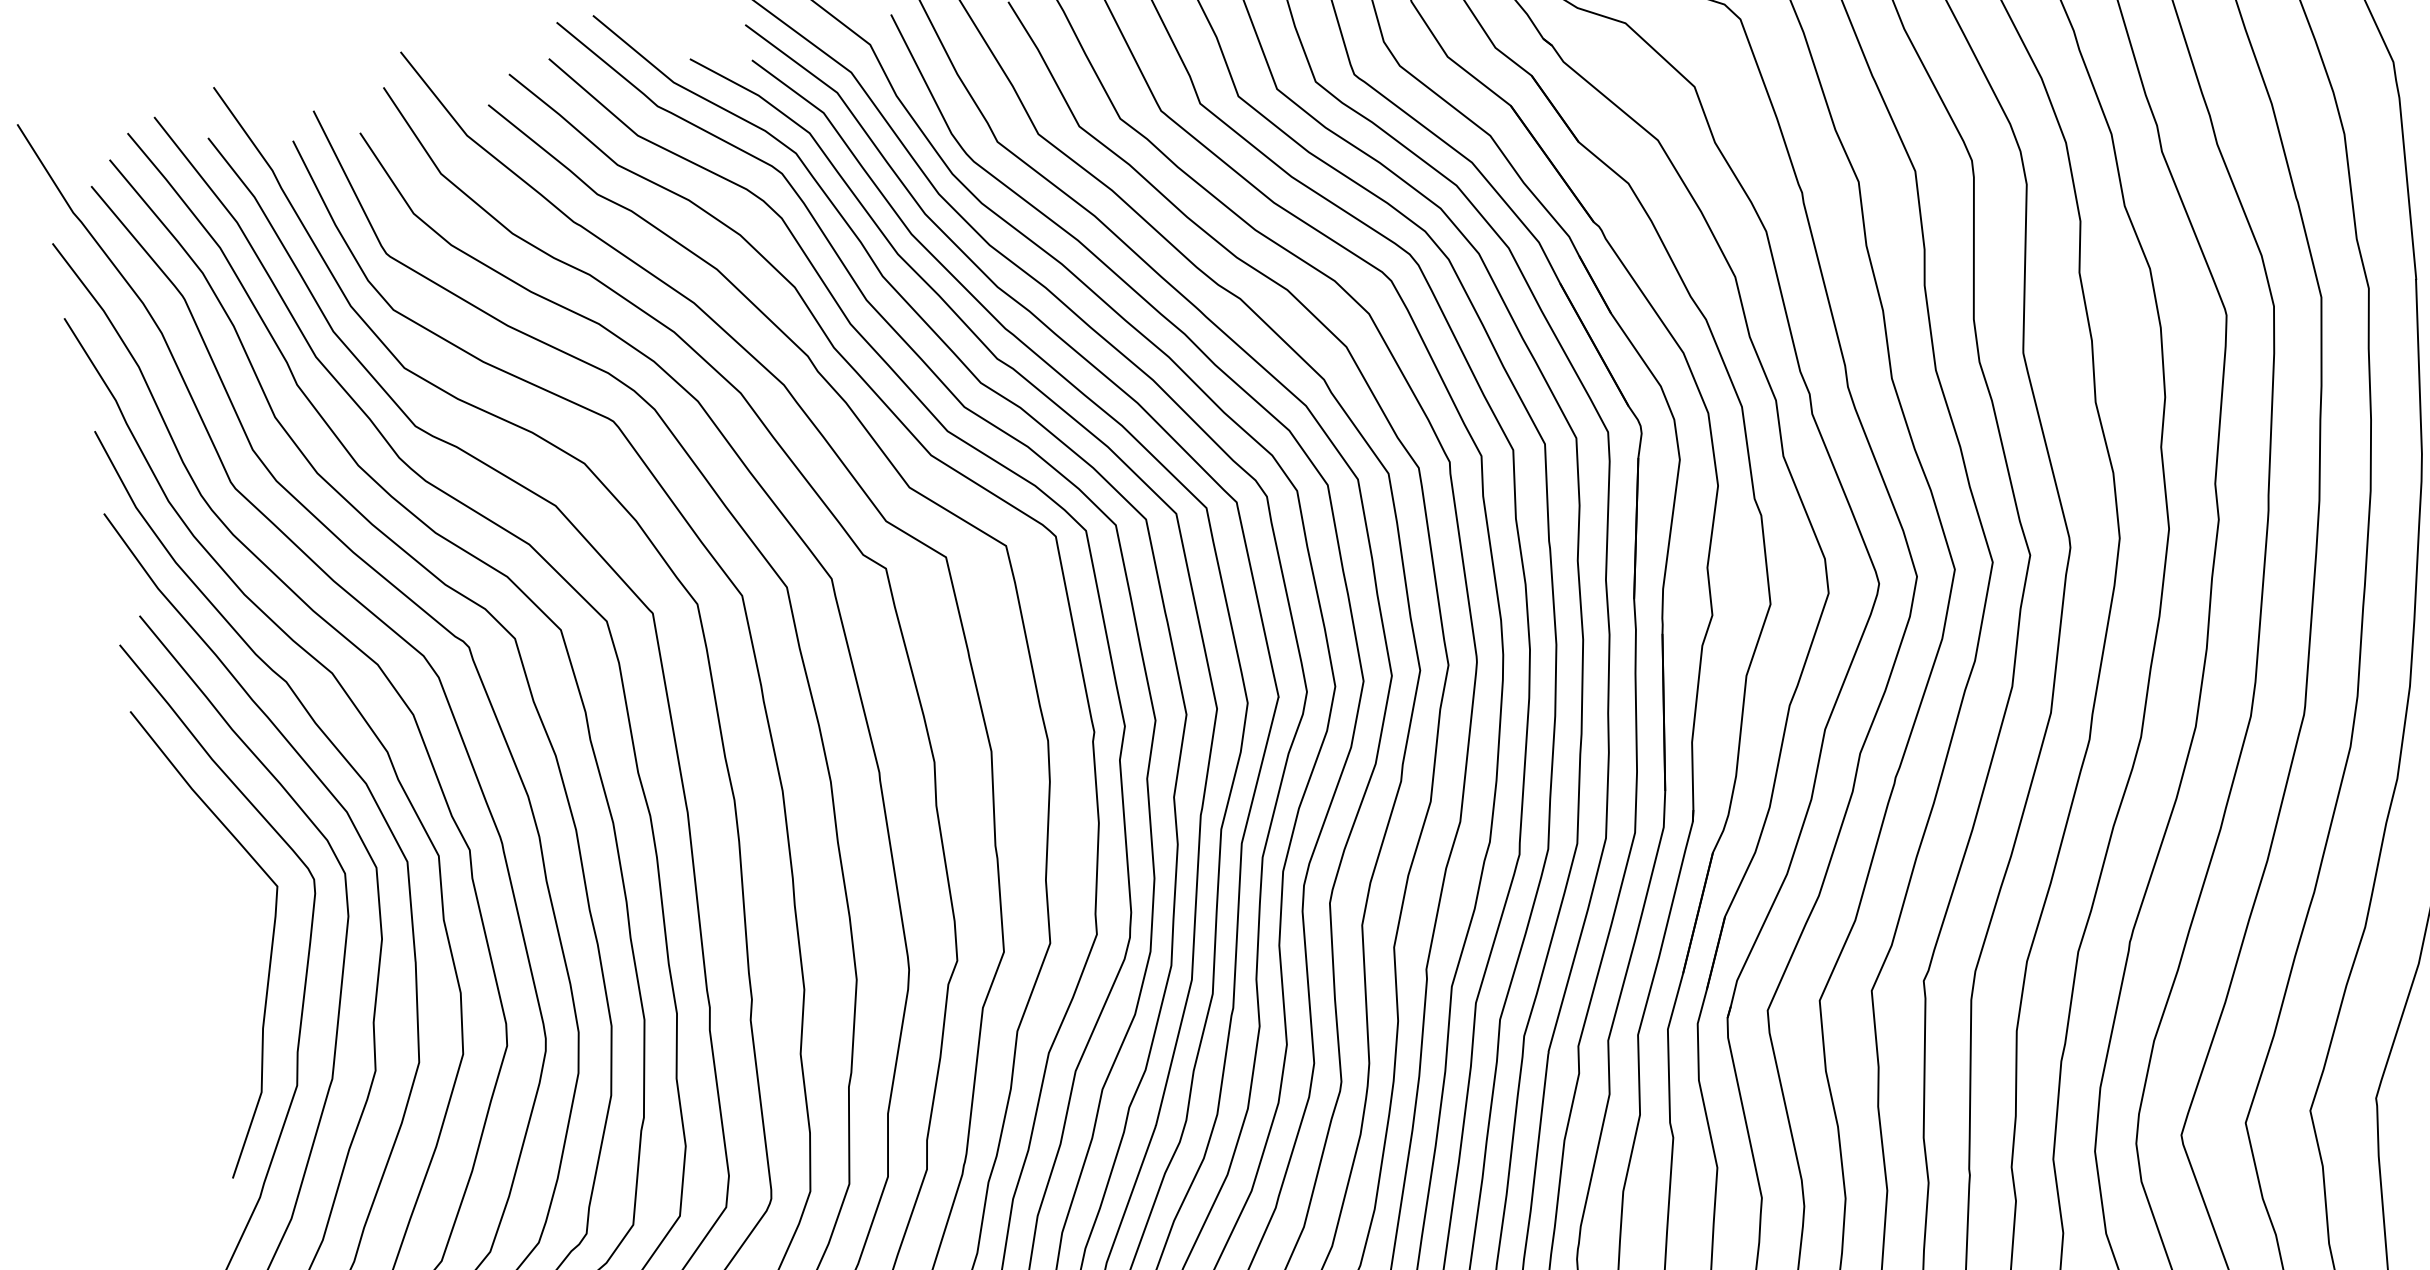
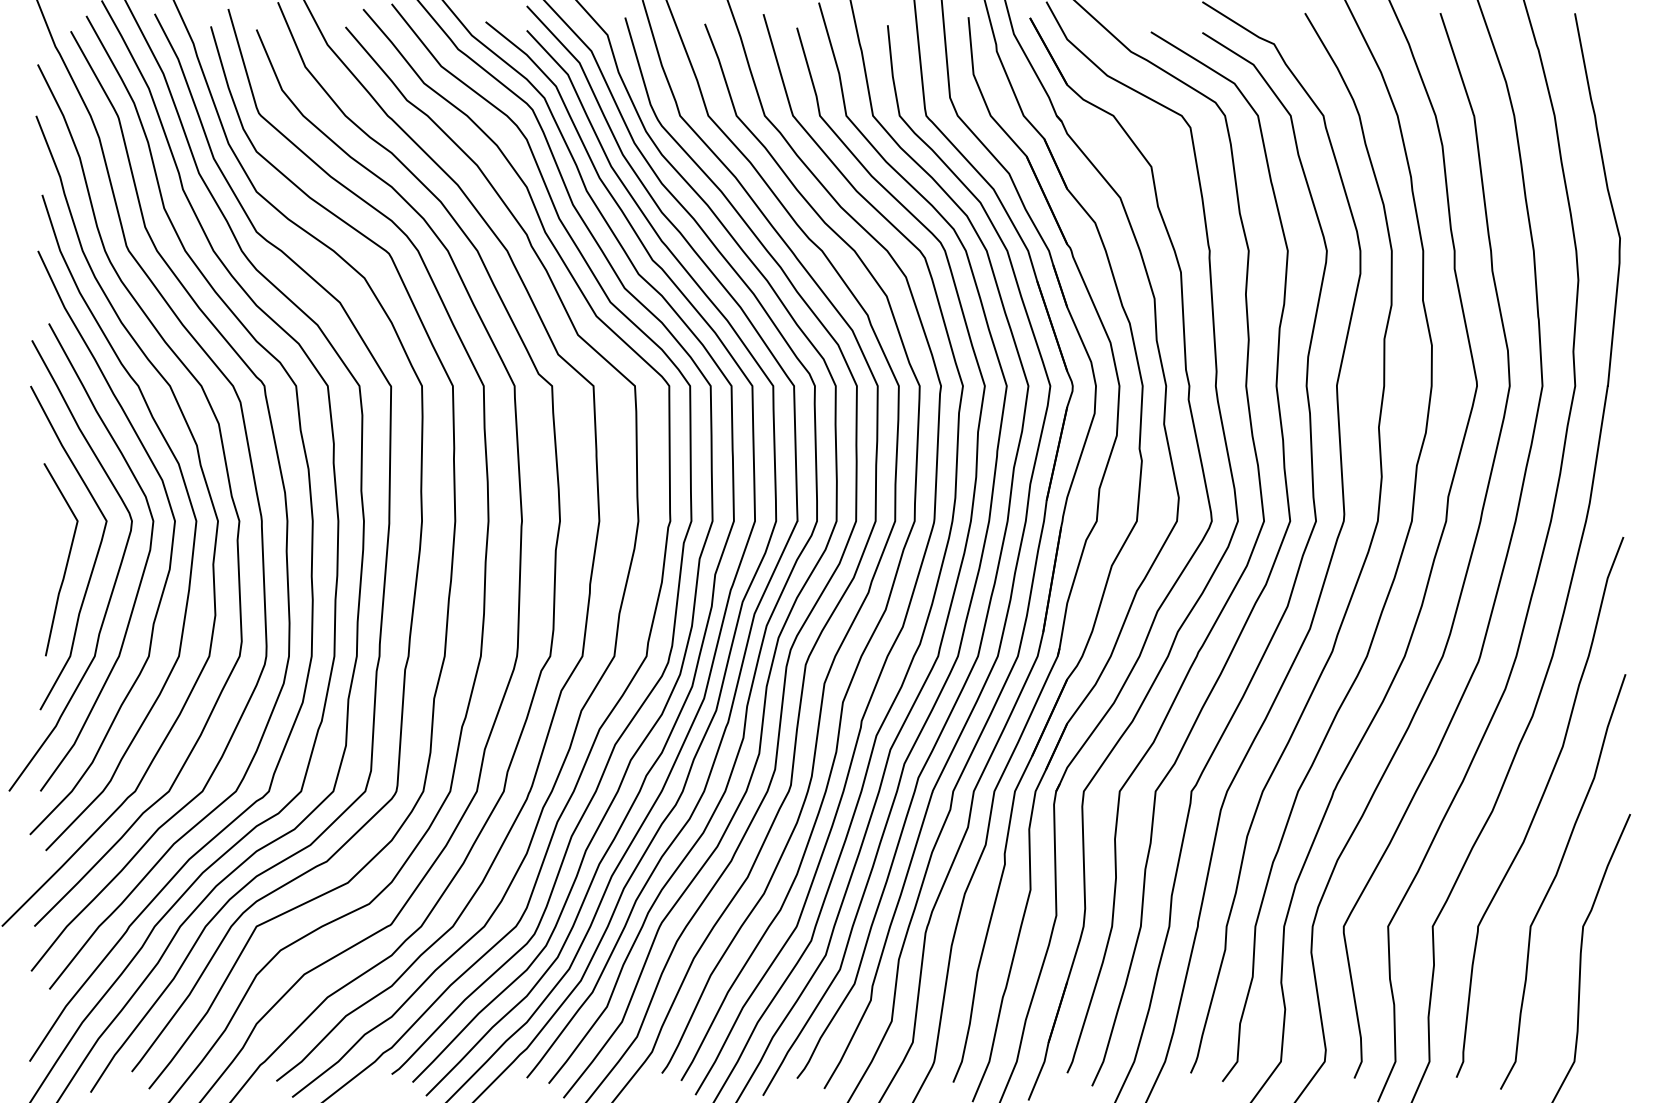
line: (230, 955) -> (66, 561), added

